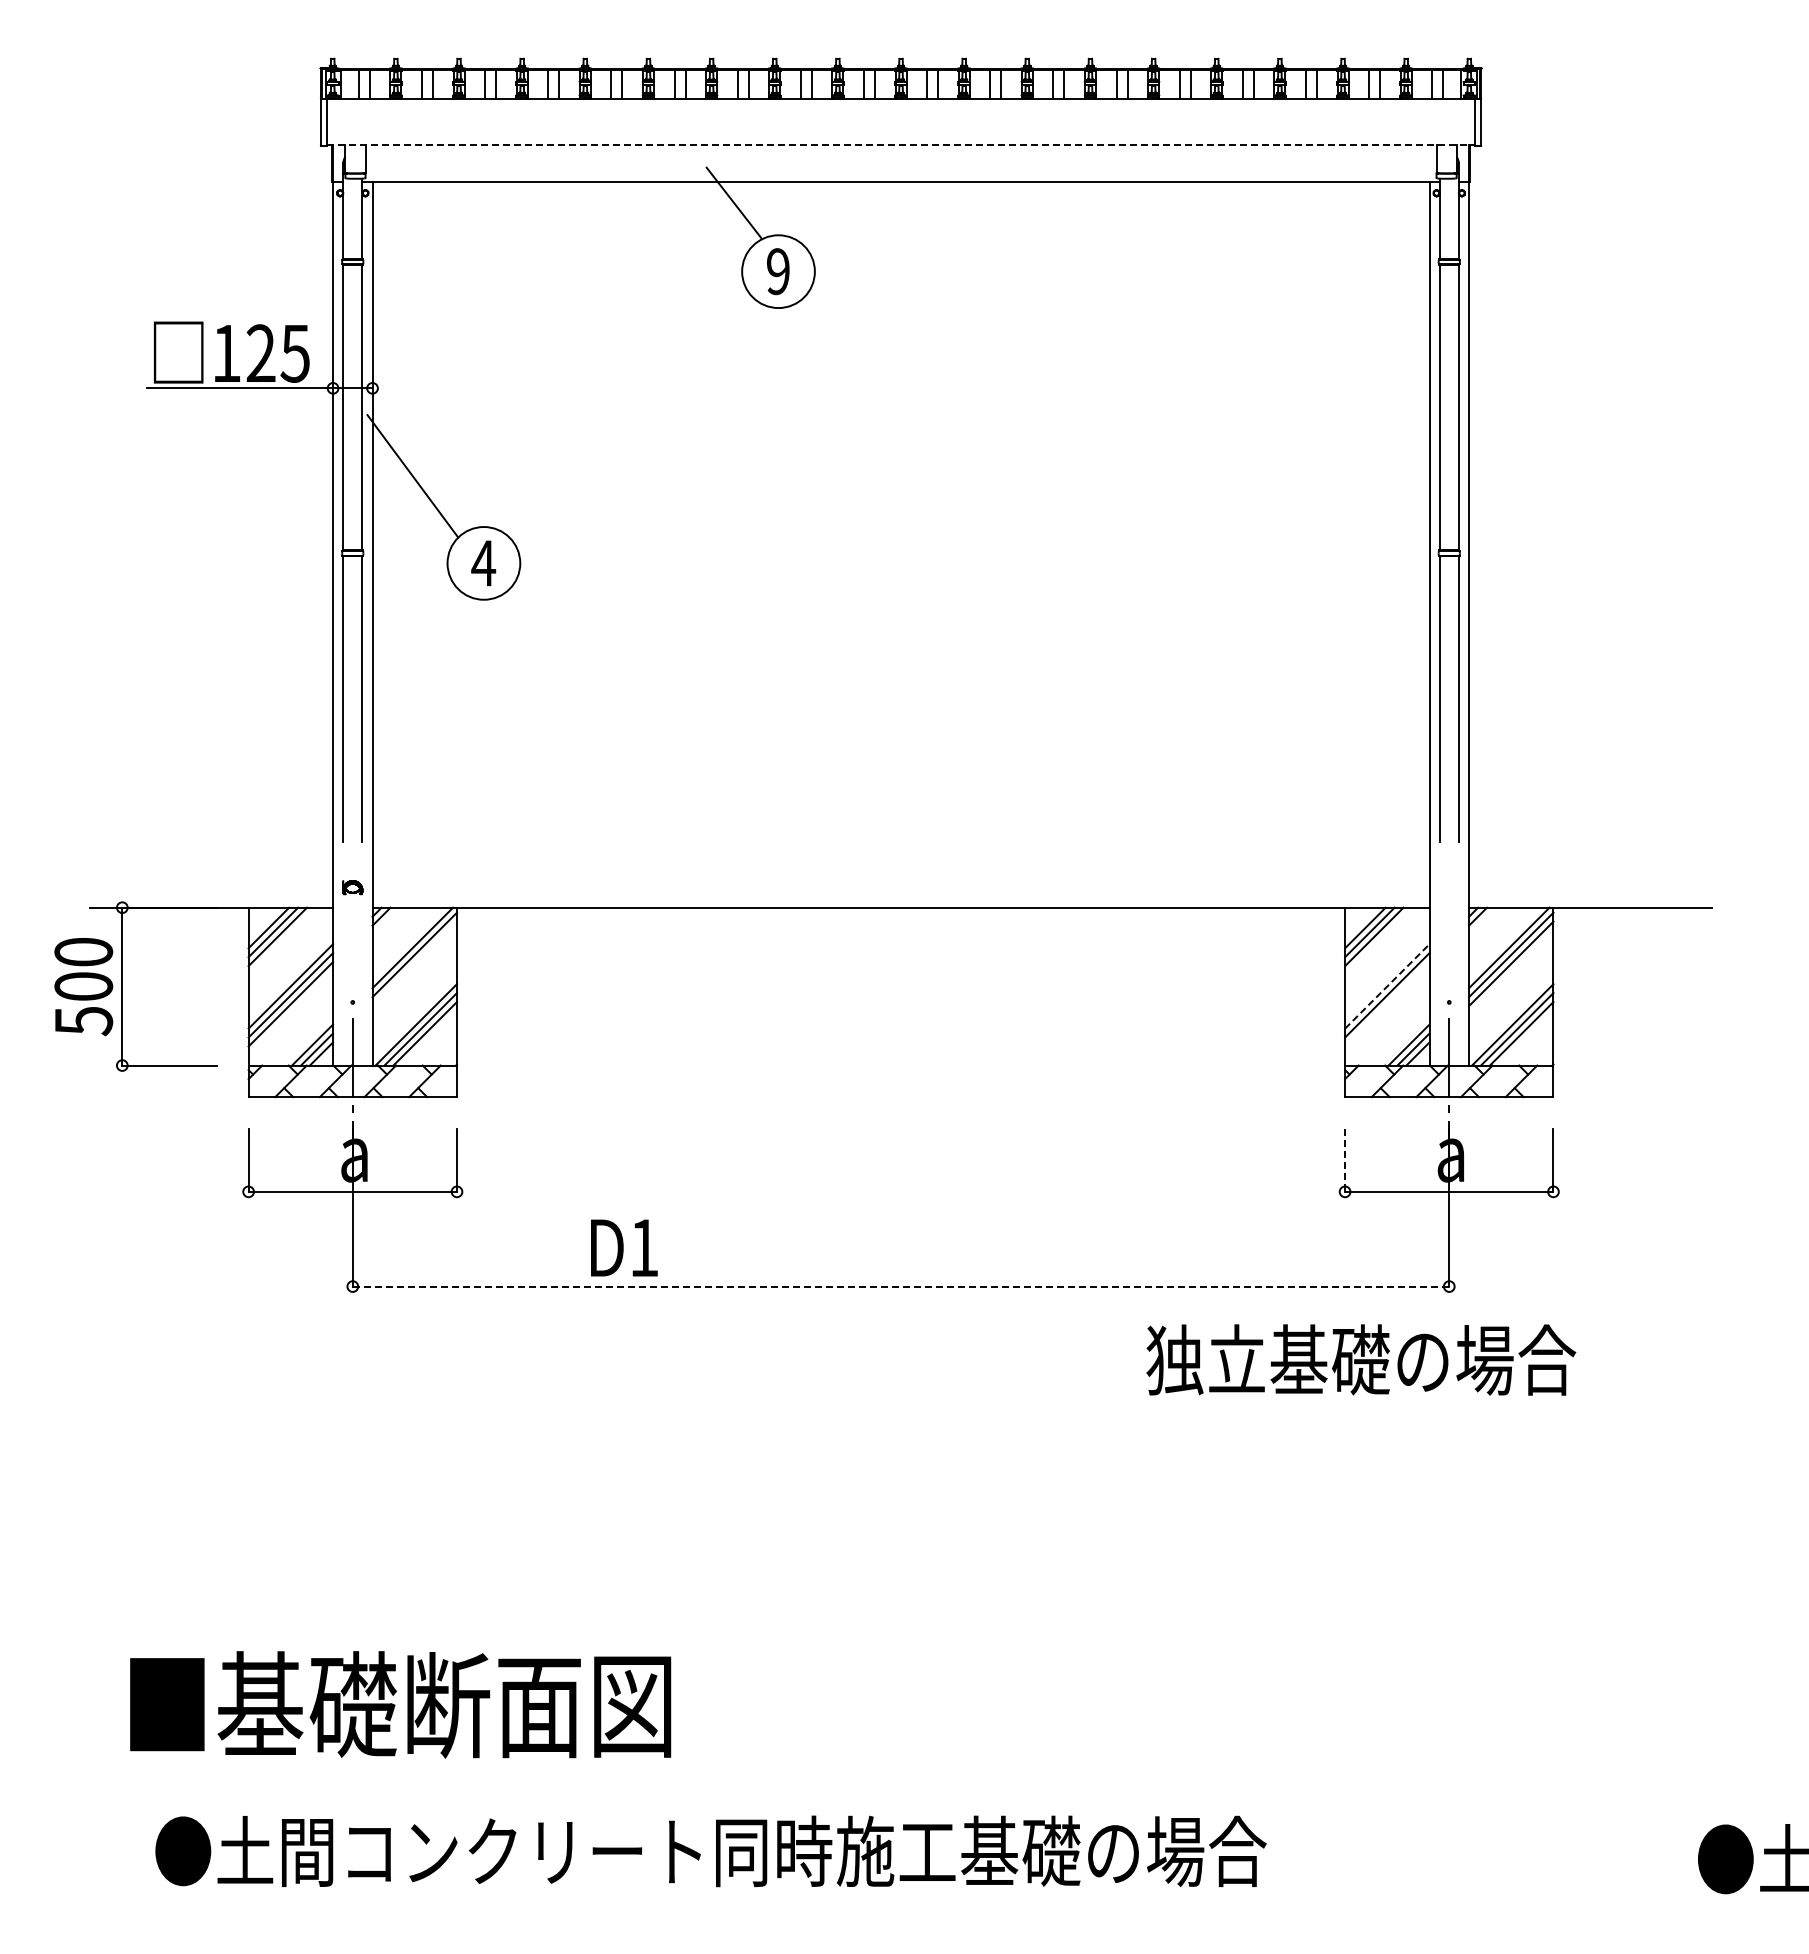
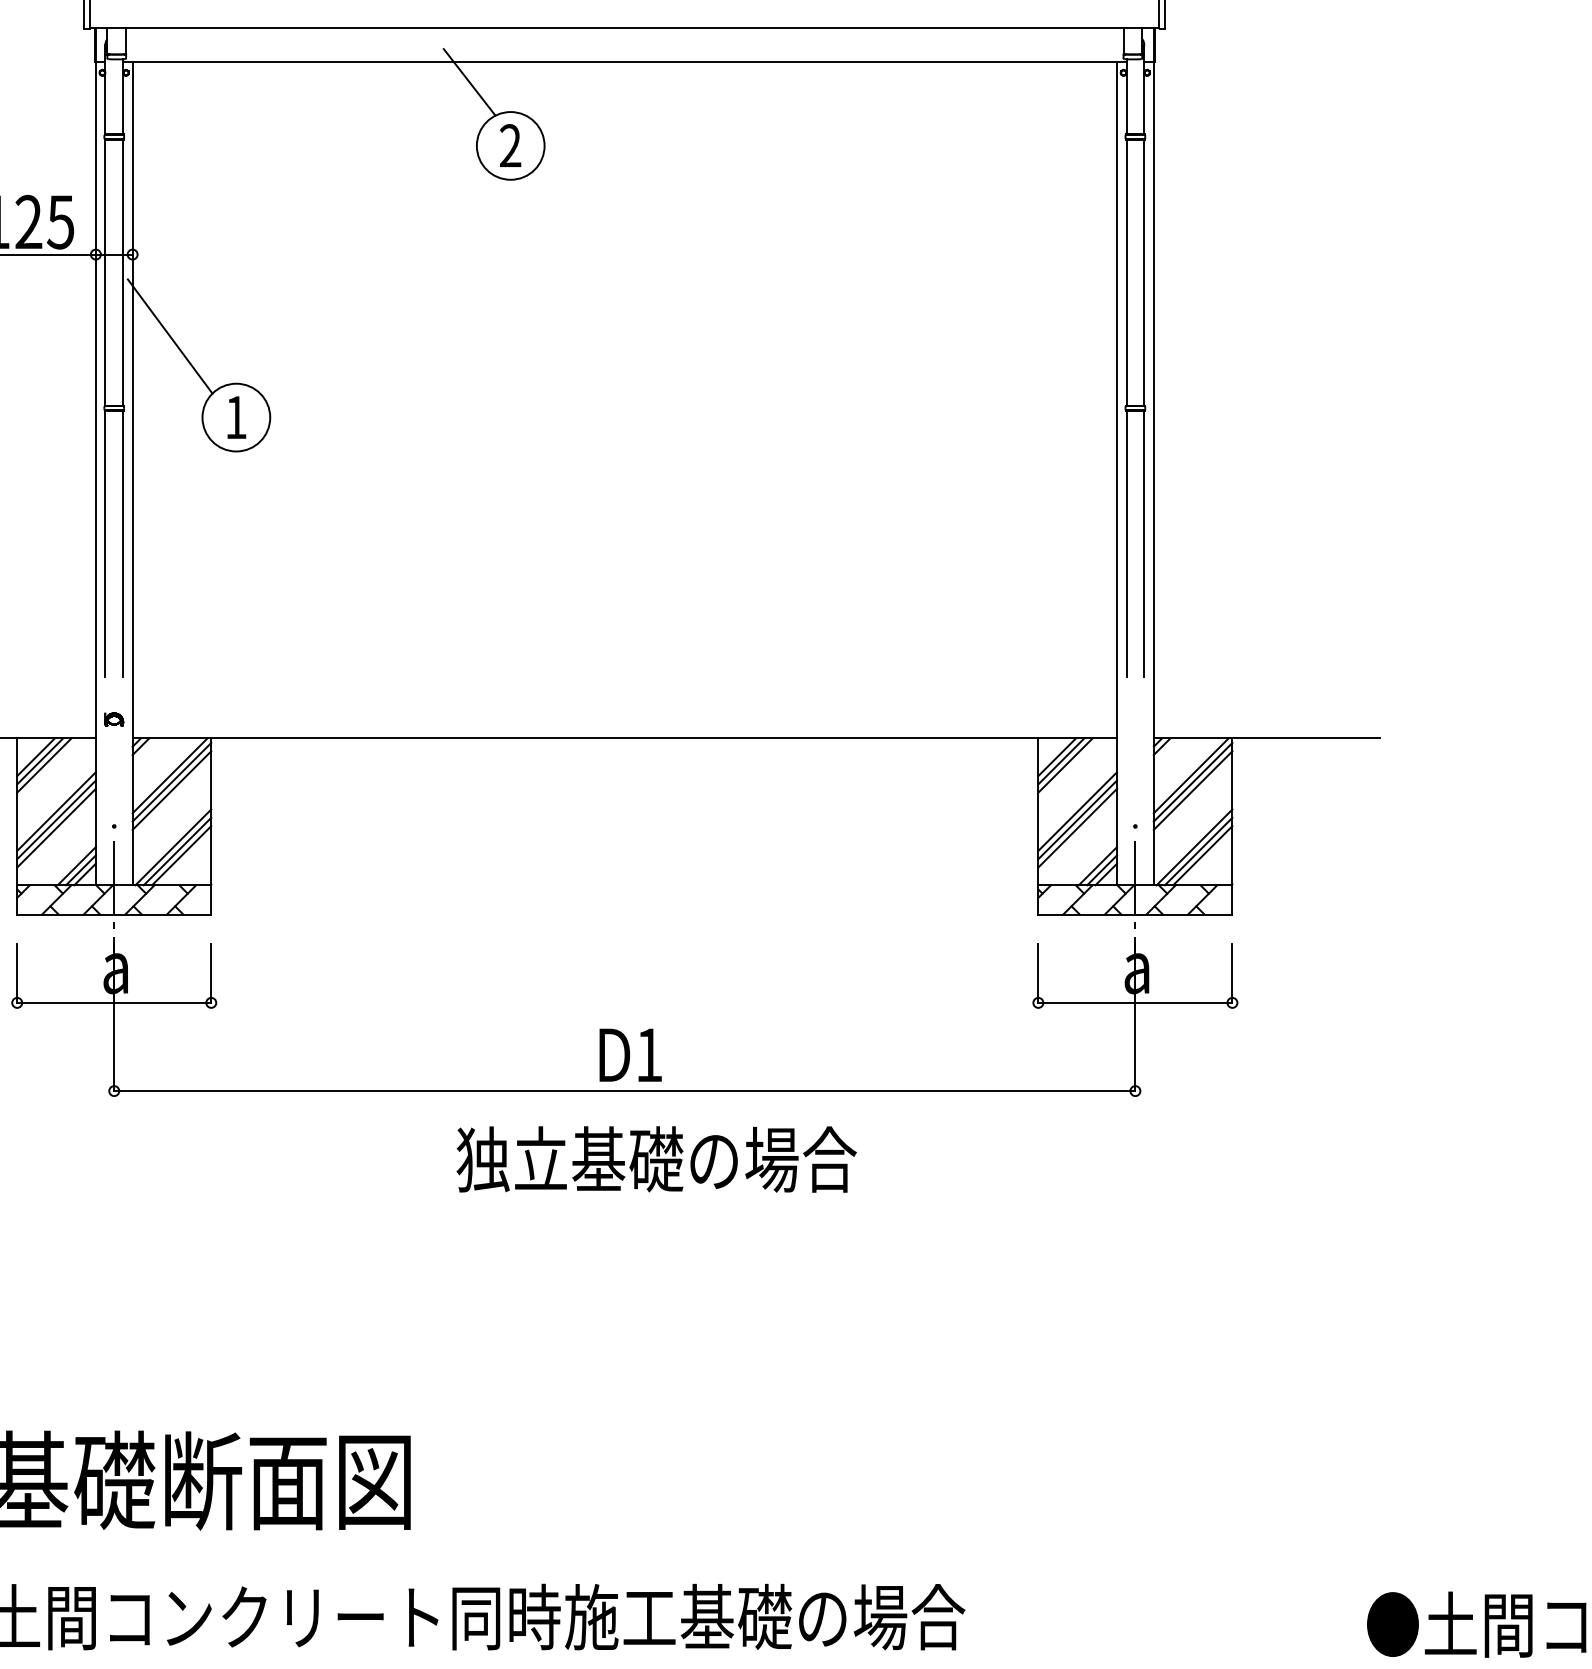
line: (901, 144) -> (625, 27), dashed -> solid
text: (778, 271) -> (510, 145), 9 -> 2
text: (483, 563) -> (235, 417), 4 -> 1
line: (414, 963) -> (171, 790), added
line: (1387, 986) -> (1077, 811), dashed -> solid
line: (1387, 1004) -> (1077, 828), added
line: (1345, 1160) -> (1038, 973), dashed -> solid
text: (624, 1247) -> (630, 1054), moved
line: (901, 1286) -> (625, 1091), dashed -> solid
text: (1361, 1359) -> (656, 1159), moved

